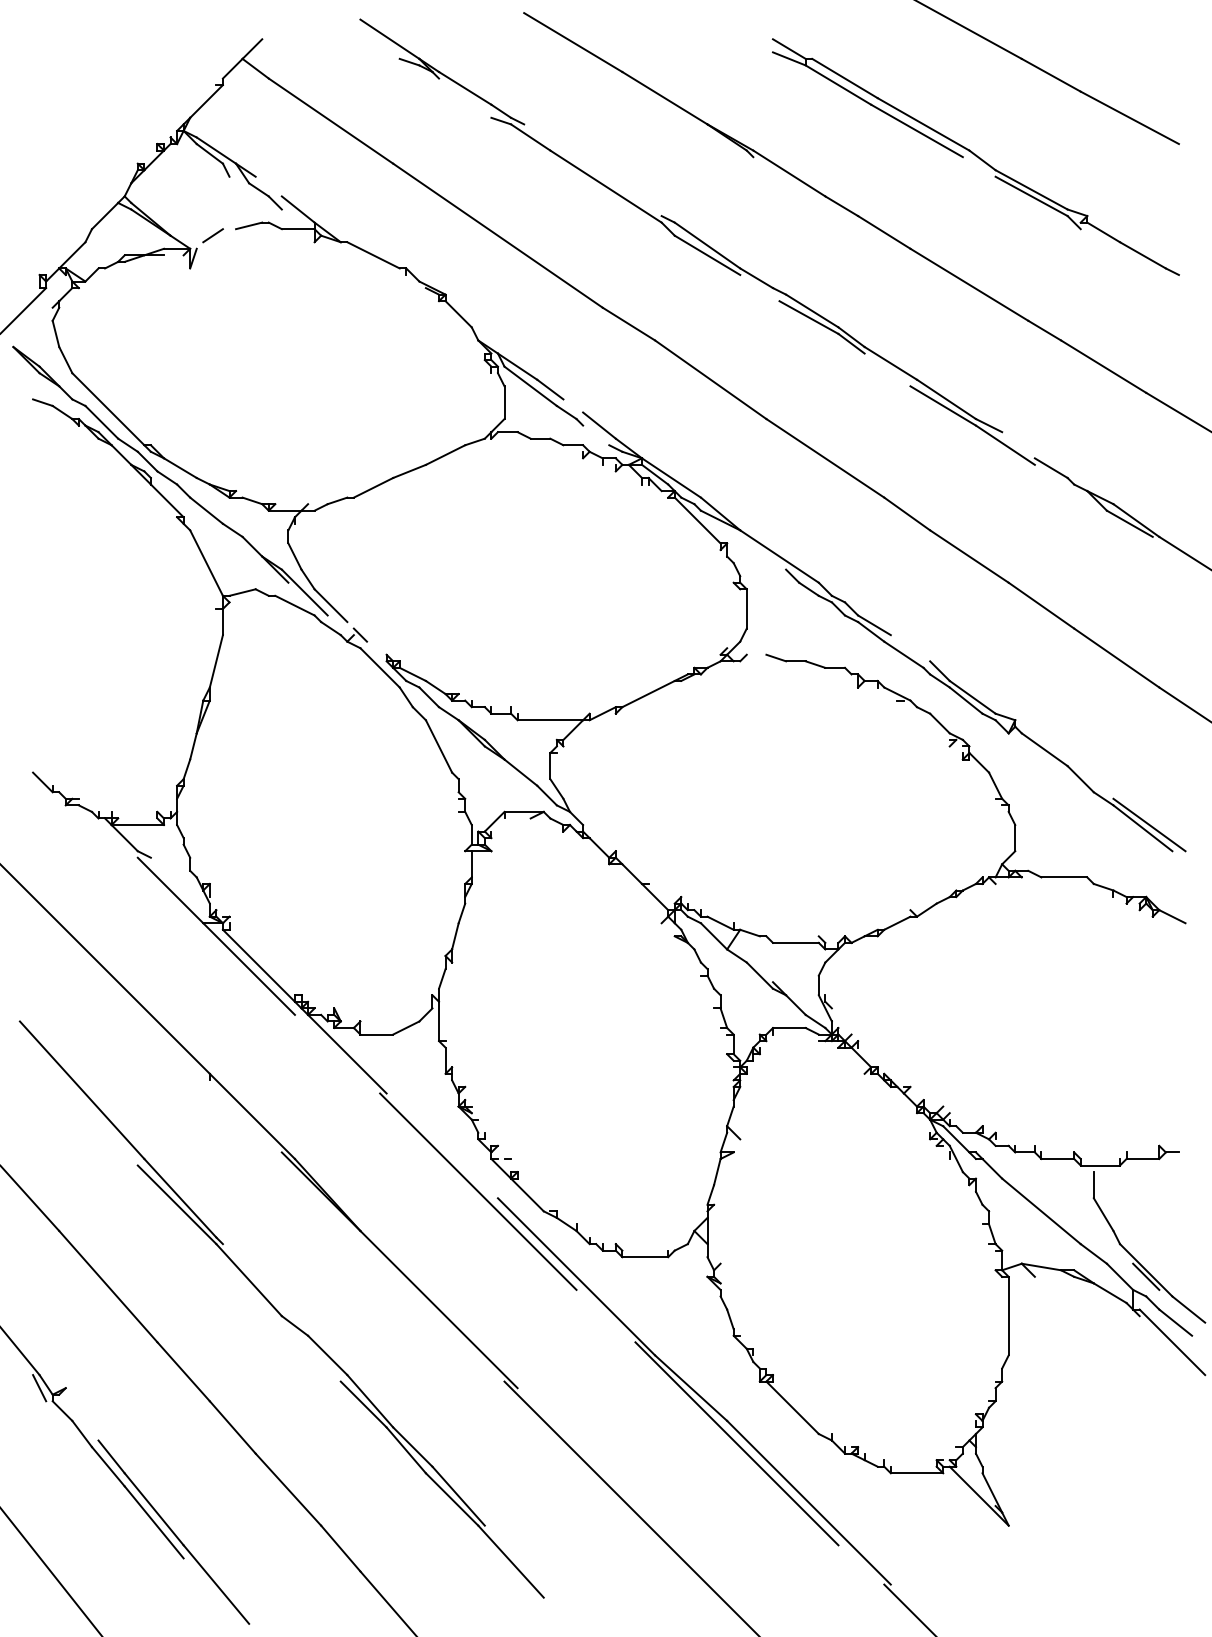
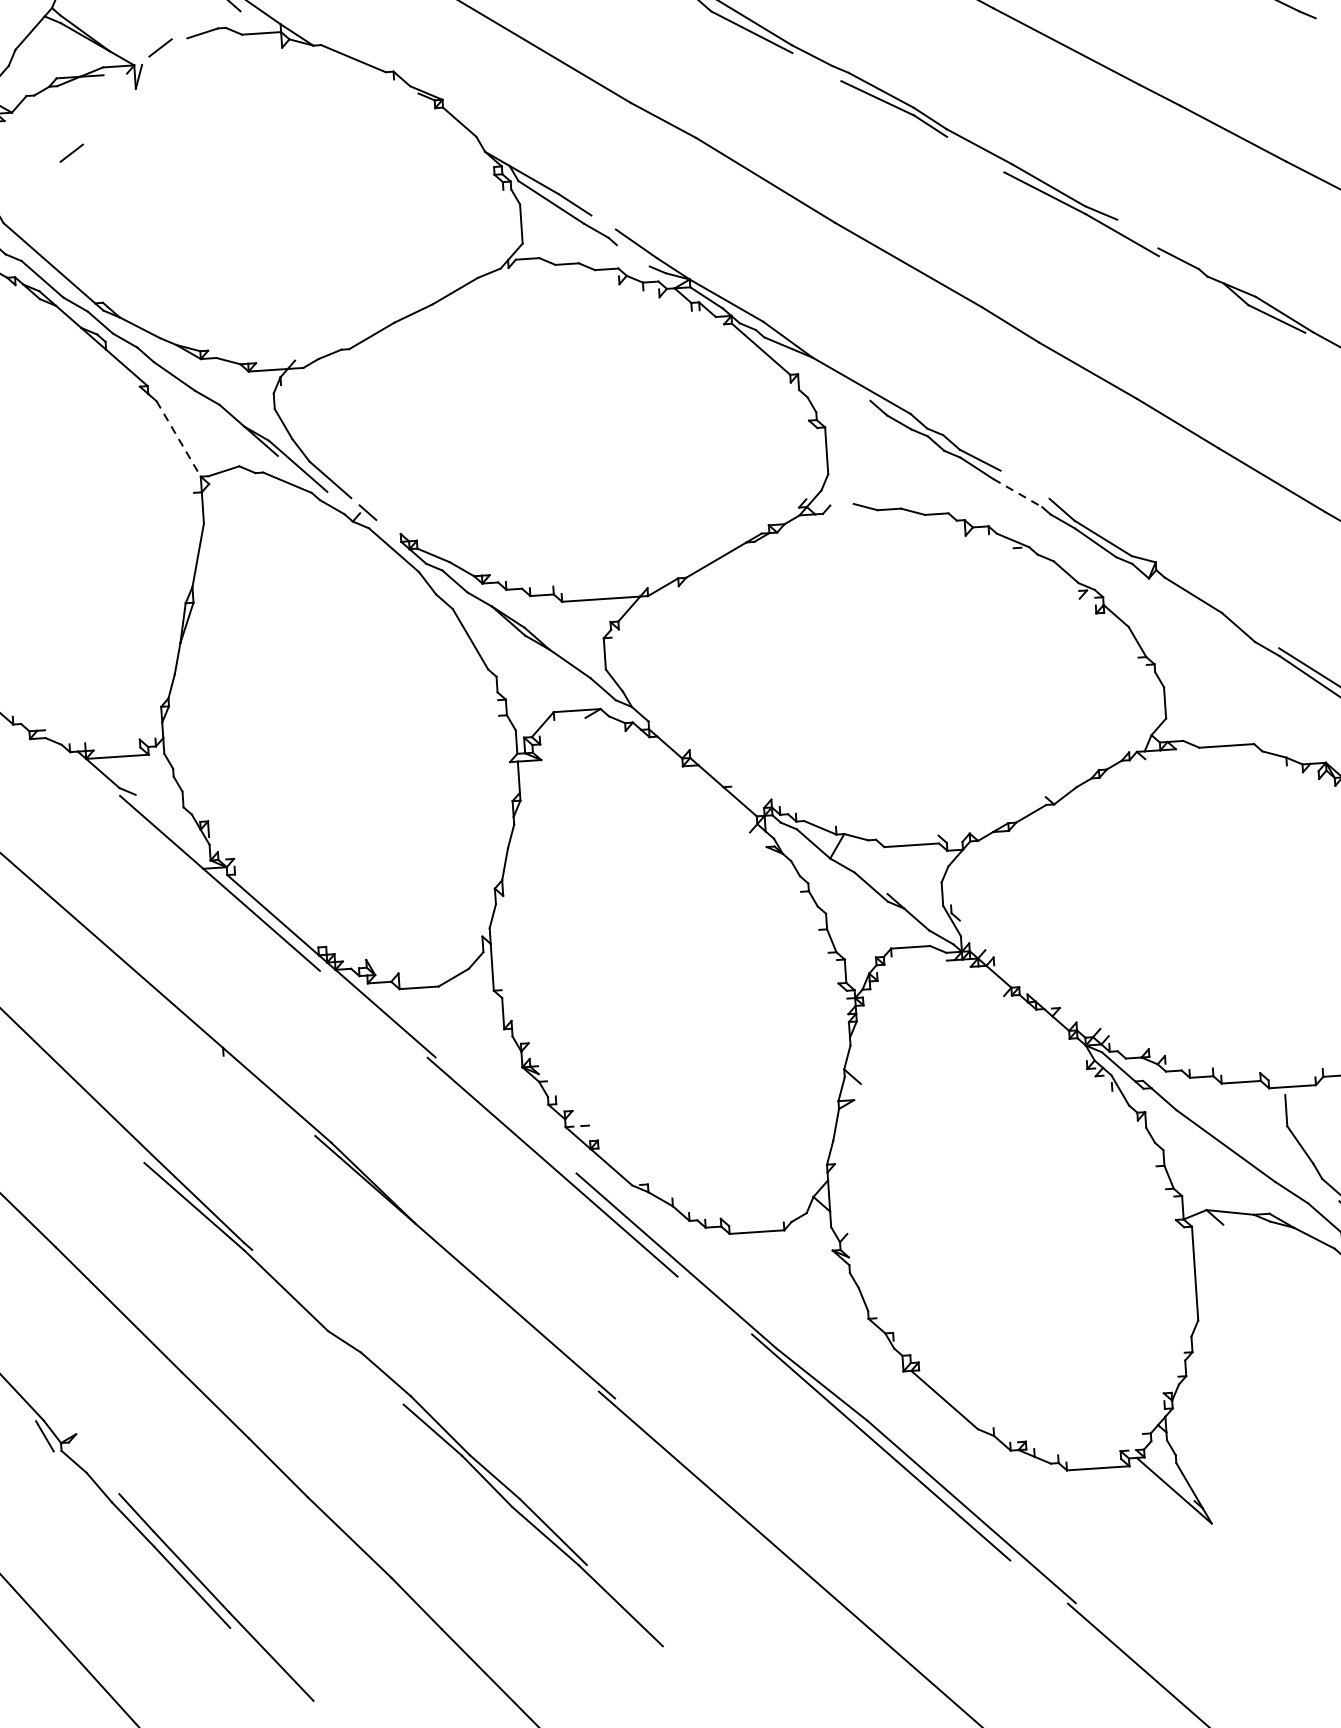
line: (132, 318) -> (70, 153), added
line: (206, 563) -> (178, 439), solid -> dashed
line: (903, 654) -> (1017, 492), solid -> dashed

